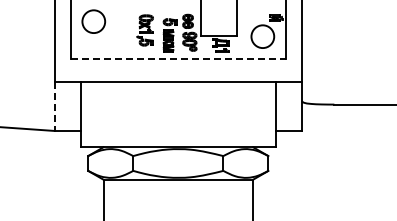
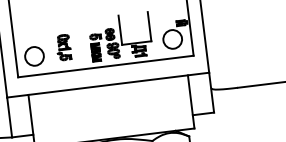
circle: (93, 21) -> (34, 56), moved
part: (144, 30) -> (63, 47), moved
line: (178, 59) -> (106, 66), dashed -> solid
line: (54, 107) -> (9, 118), dashed -> solid

